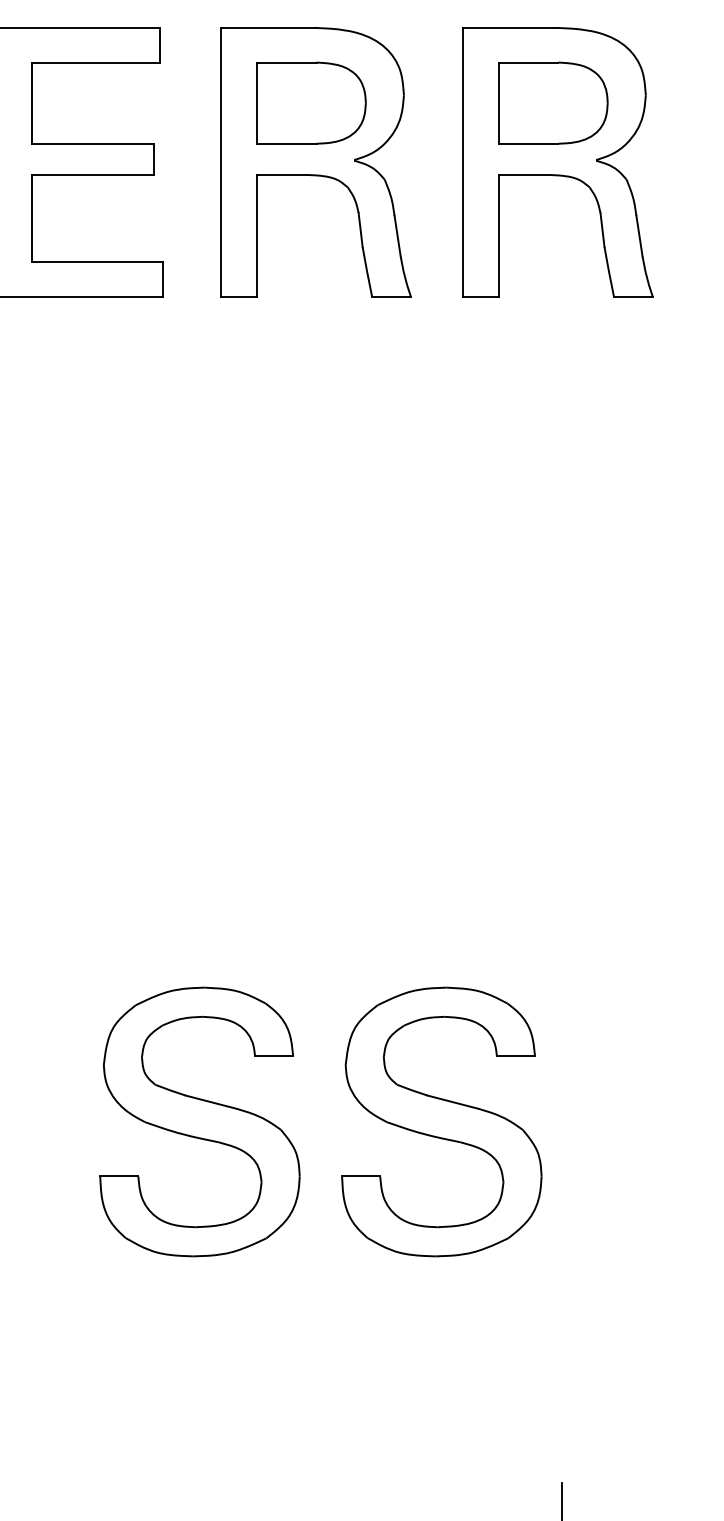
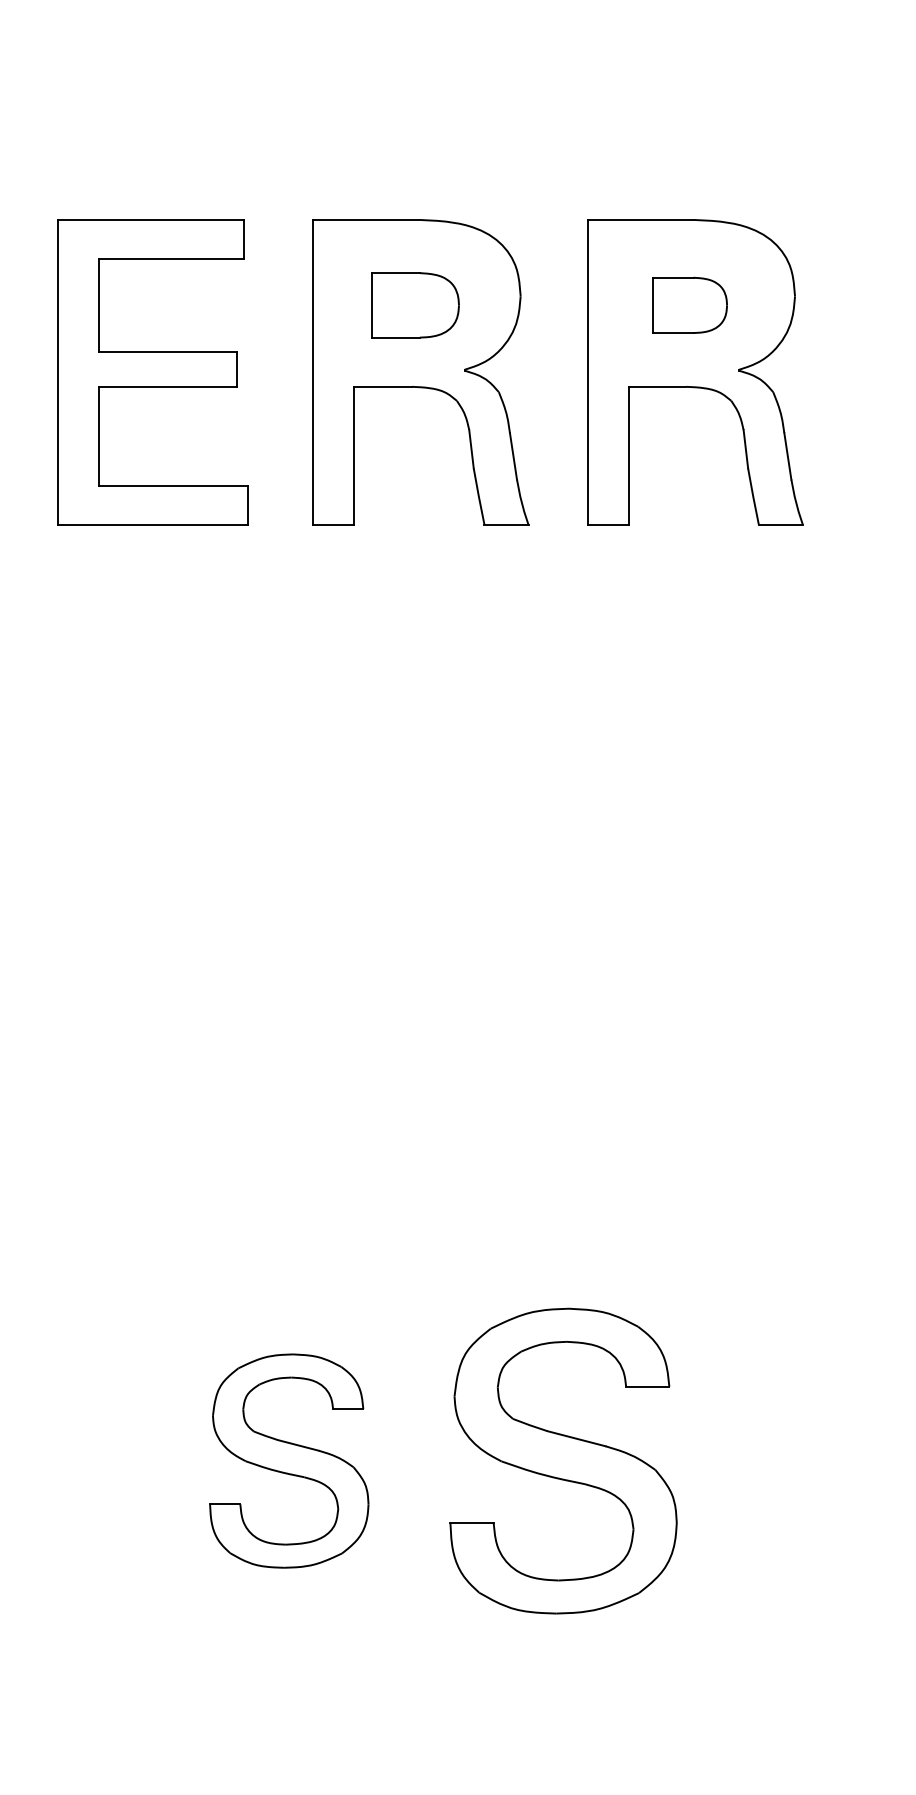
part: (311, 103) -> (415, 305), size x0.7
part: (552, 103) -> (689, 305), size x0.6
part: (200, 1121) -> (289, 1460), size x0.7

